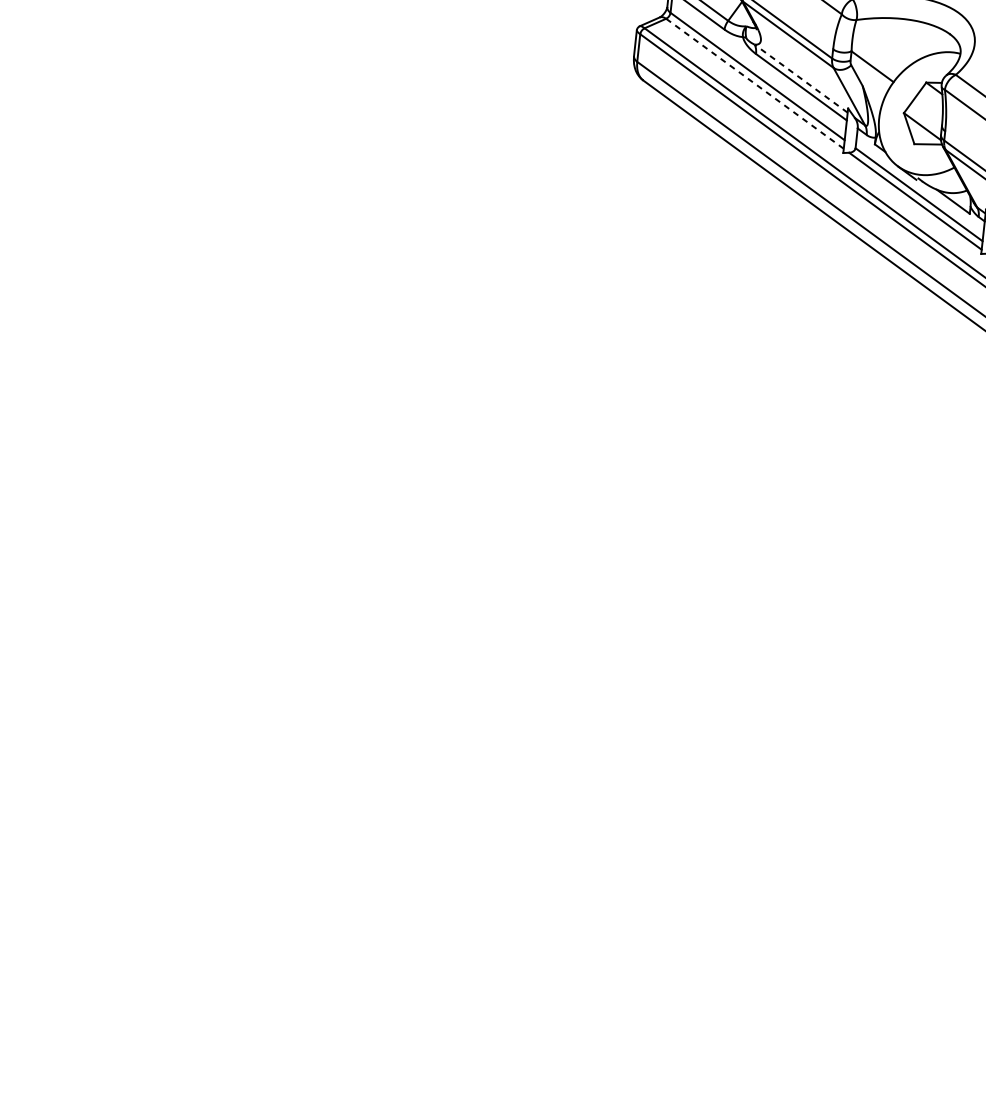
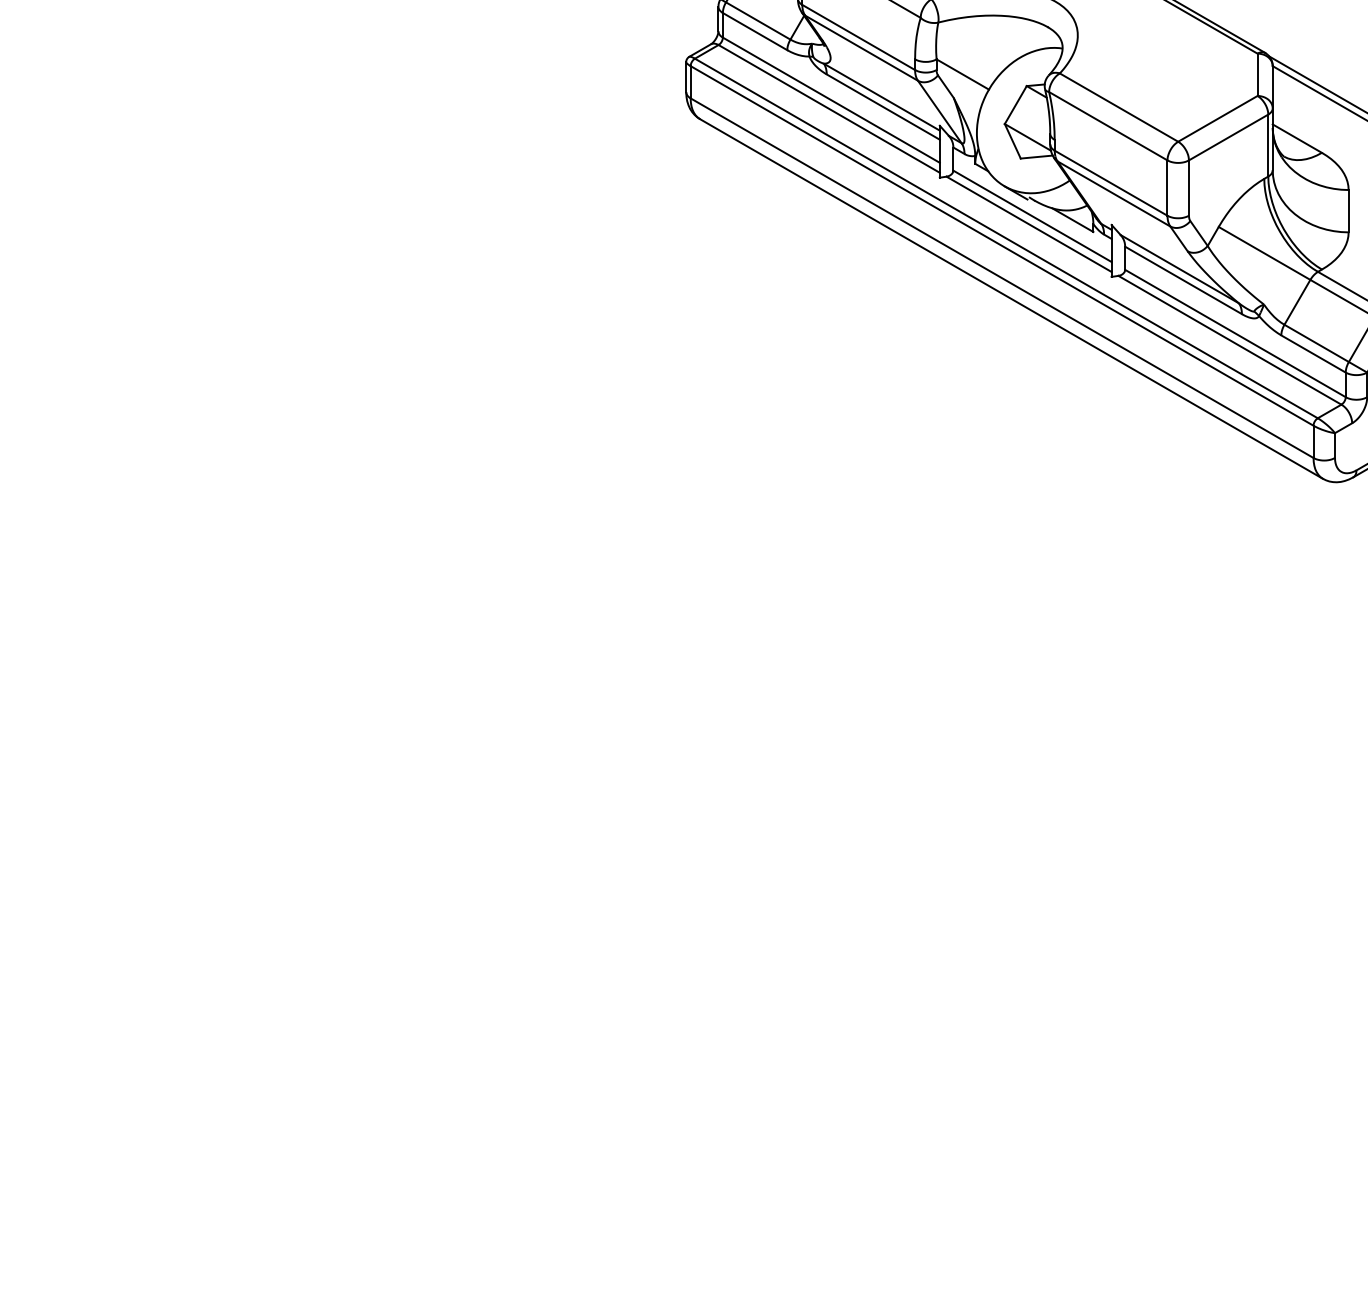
line: (800, 78) -> (881, 97), dashed -> solid
line: (755, 83) -> (829, 108), dashed -> solid

